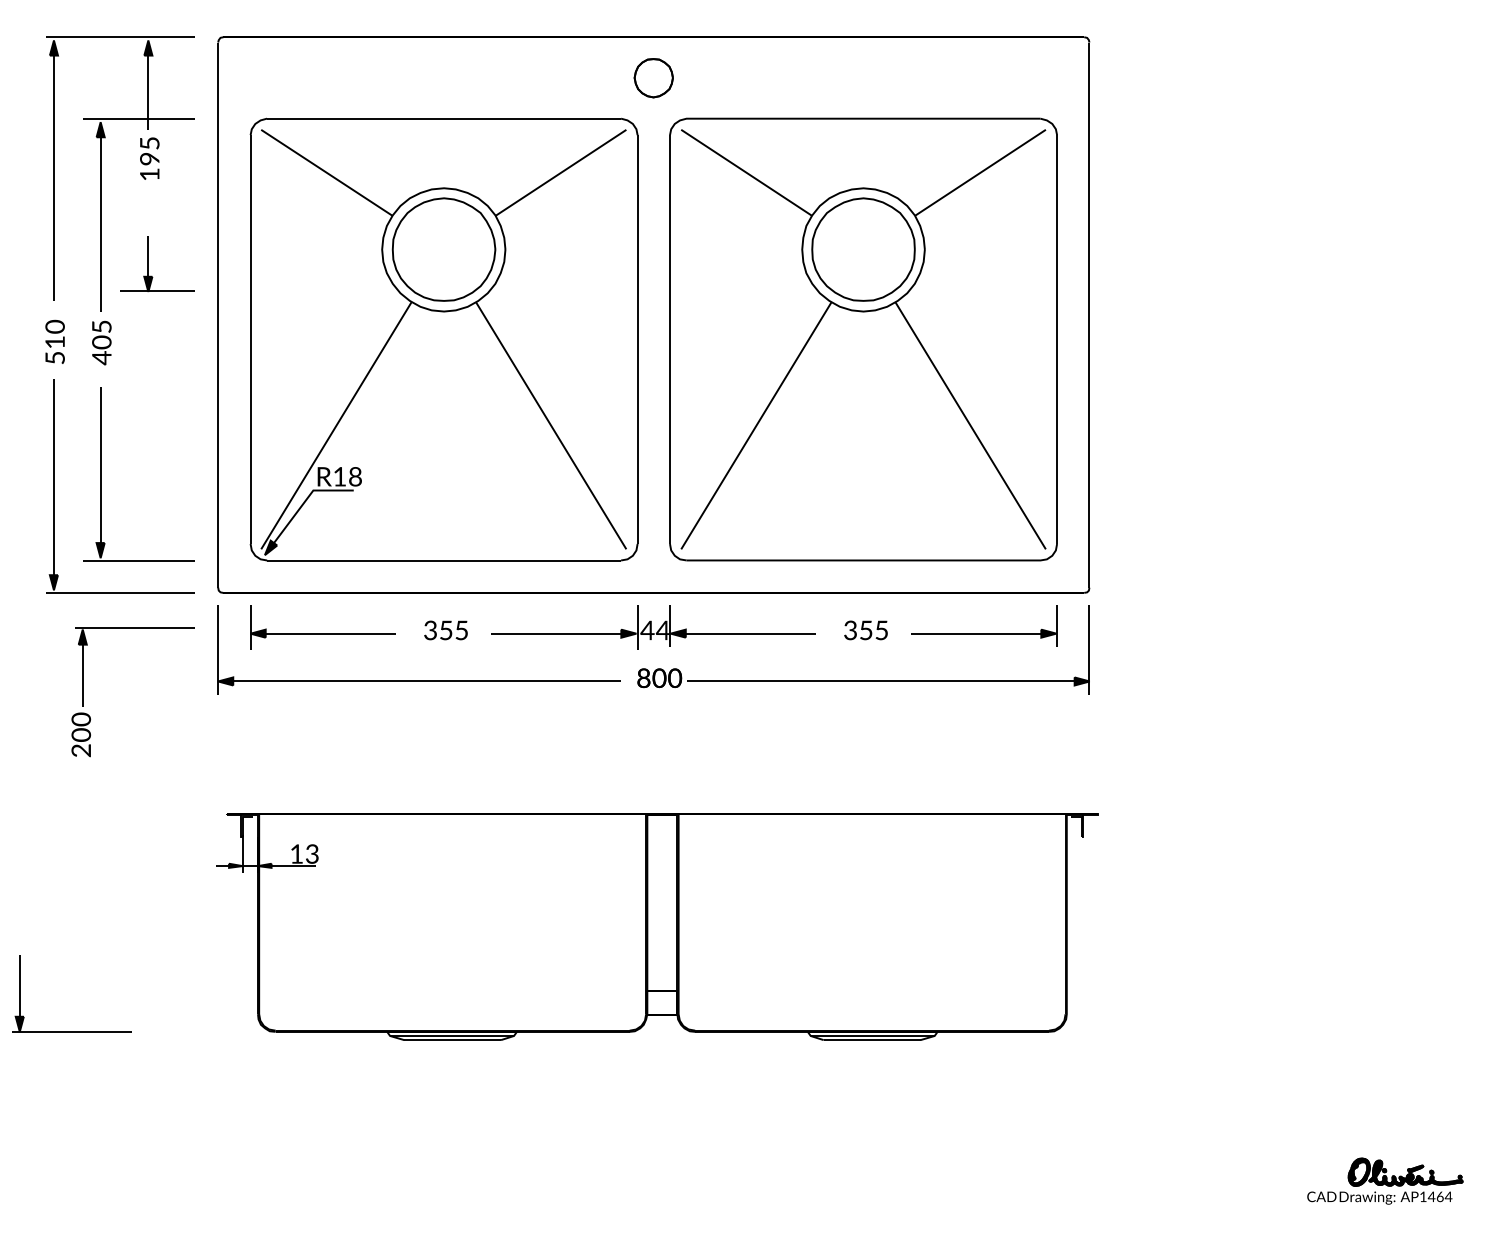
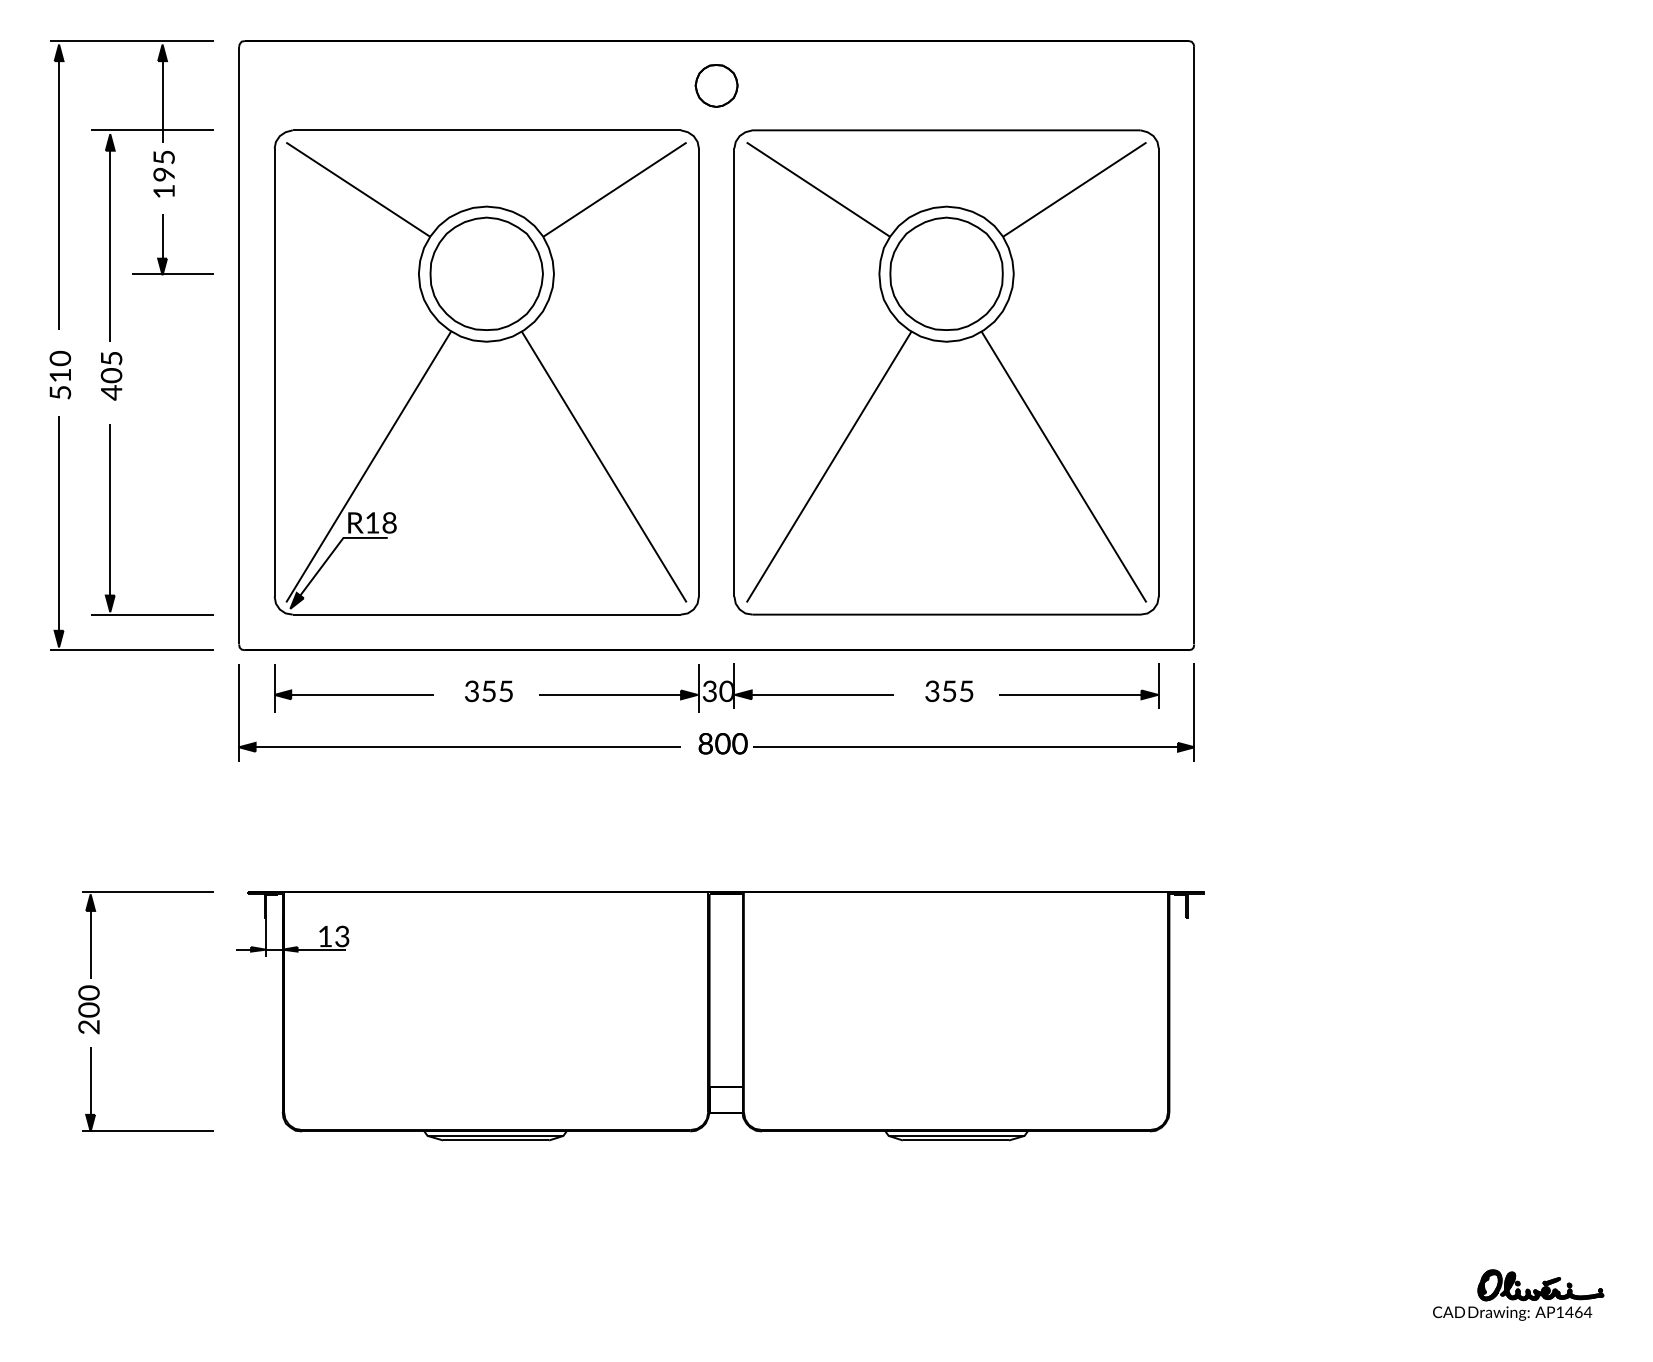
part: (149, 263) -> (163, 244), moved
text: (653, 630) -> (716, 691), 44 -> 30
part: (89, 715) -> (98, 988), moved
part: (71, 1031) -> (147, 1130), moved

